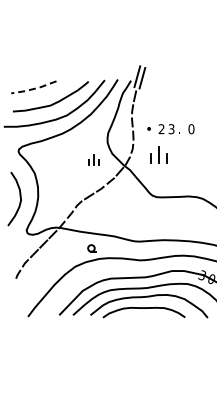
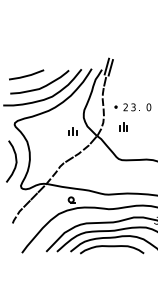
line: (33, 89) -> (26, 76), dashed -> solid
part: (158, 153) -> (123, 126), size x0.62

